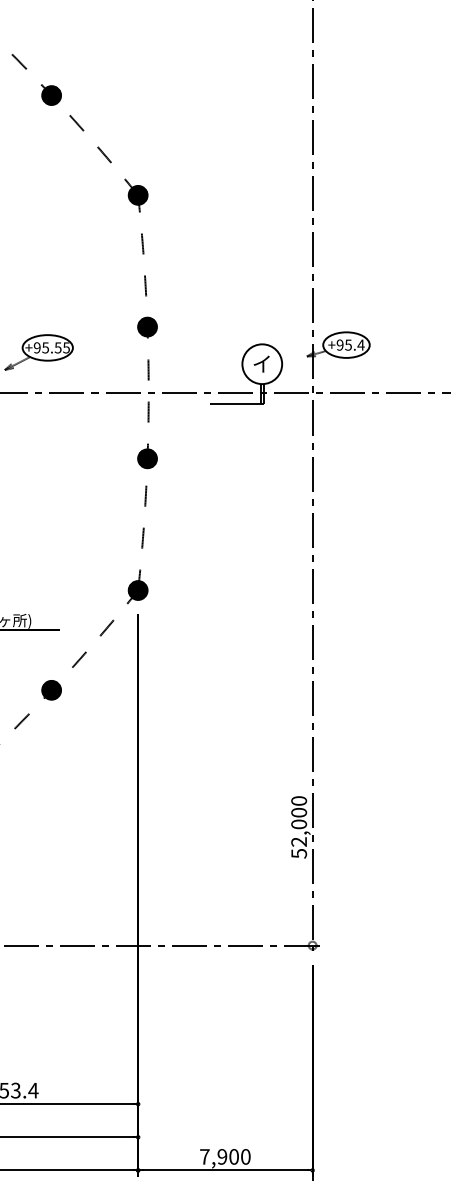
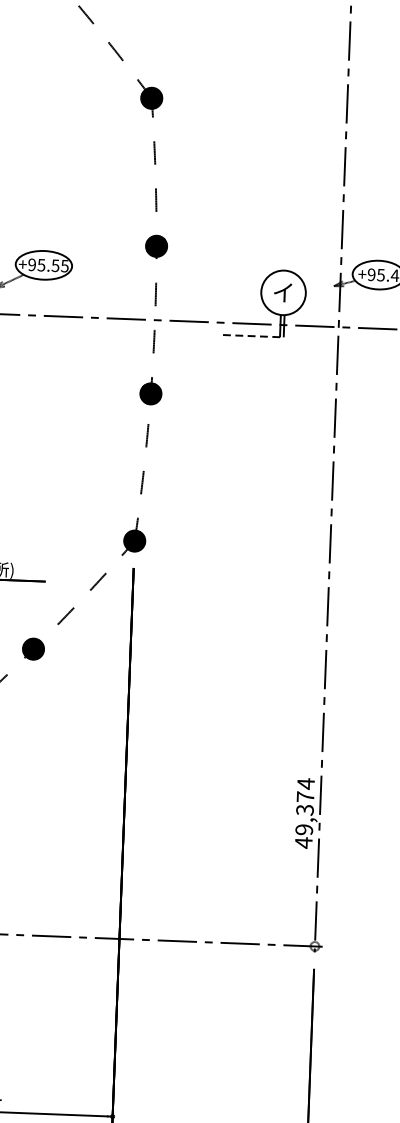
line: (237, 403) -> (254, 335), solid -> dashed
text: (299, 826) -> (305, 812), 52,000 -> 49,374

